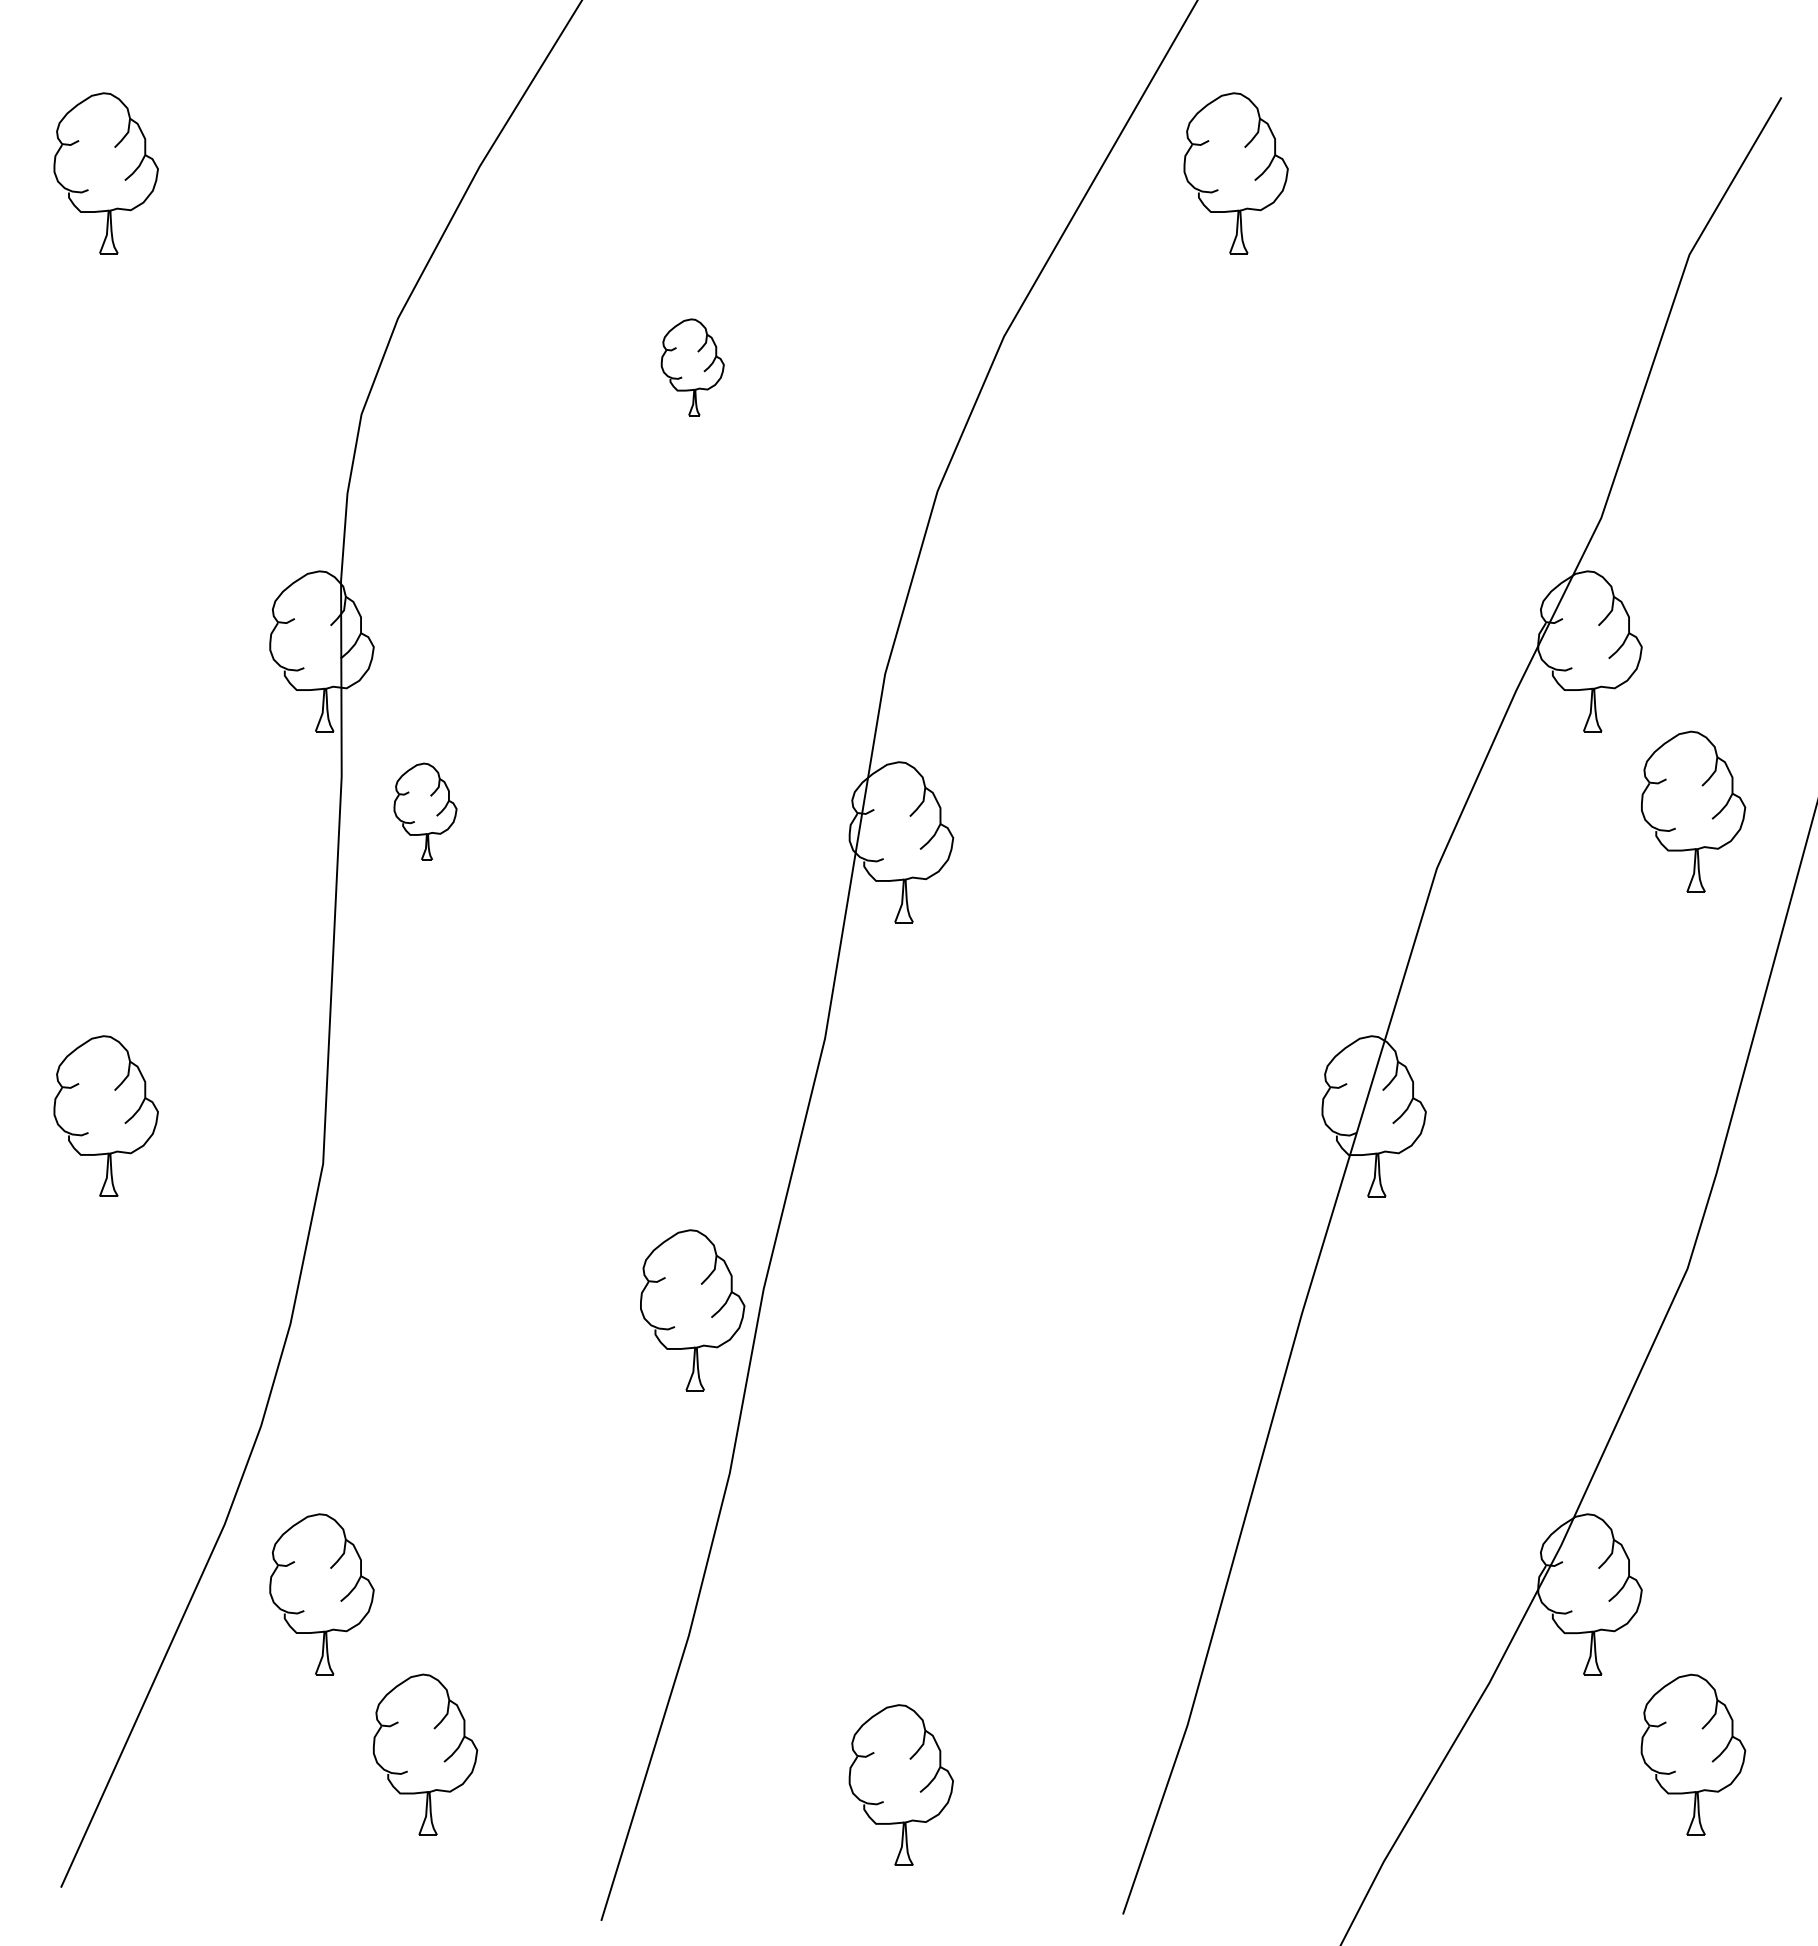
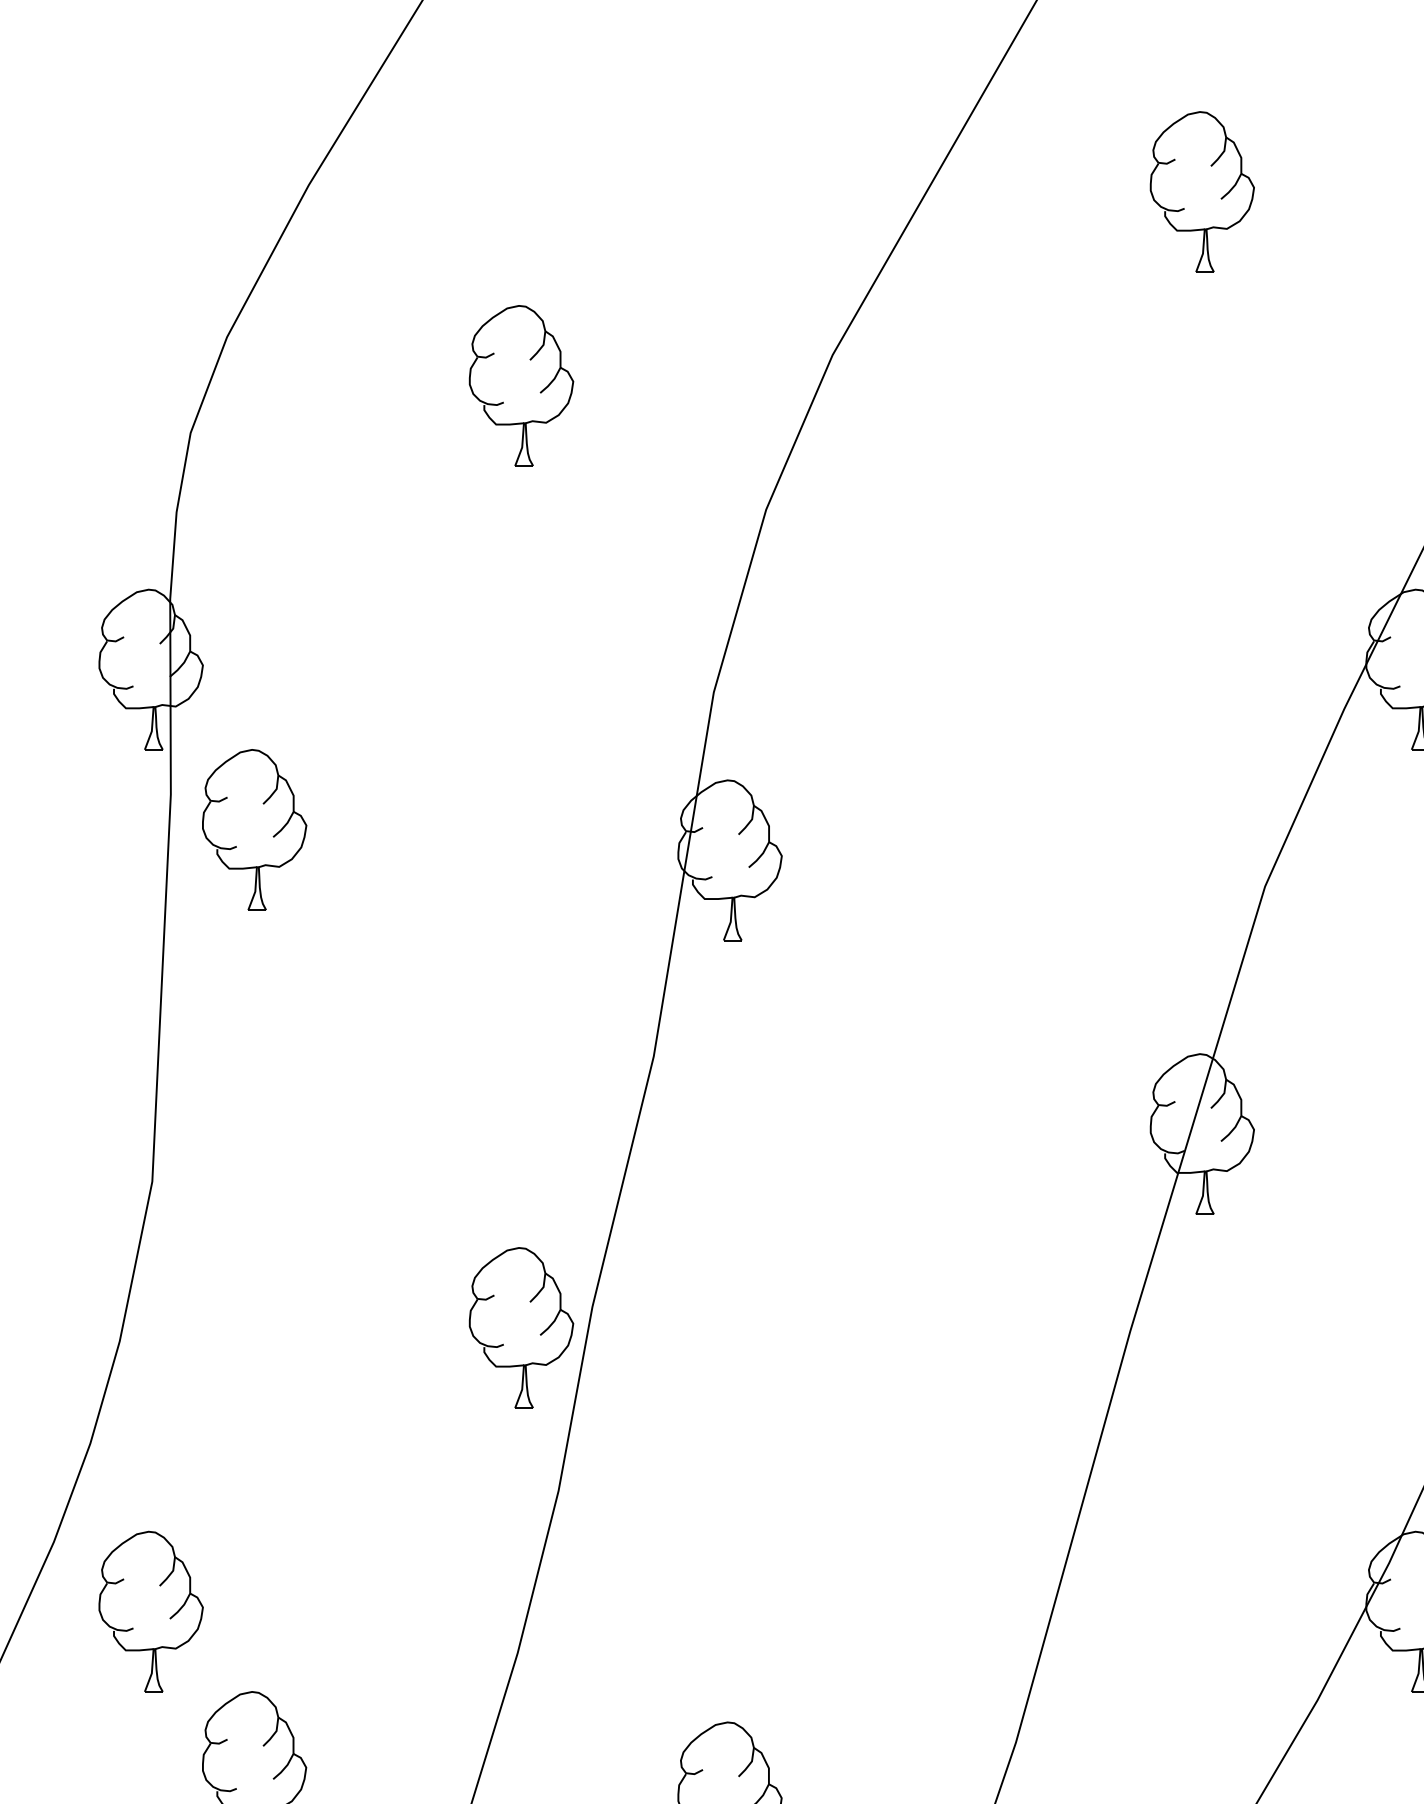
part: (1235, 173) -> (1201, 192), moved
part: (692, 367) -> (521, 386), size x1.67
part: (425, 811) -> (254, 829), size x1.67

